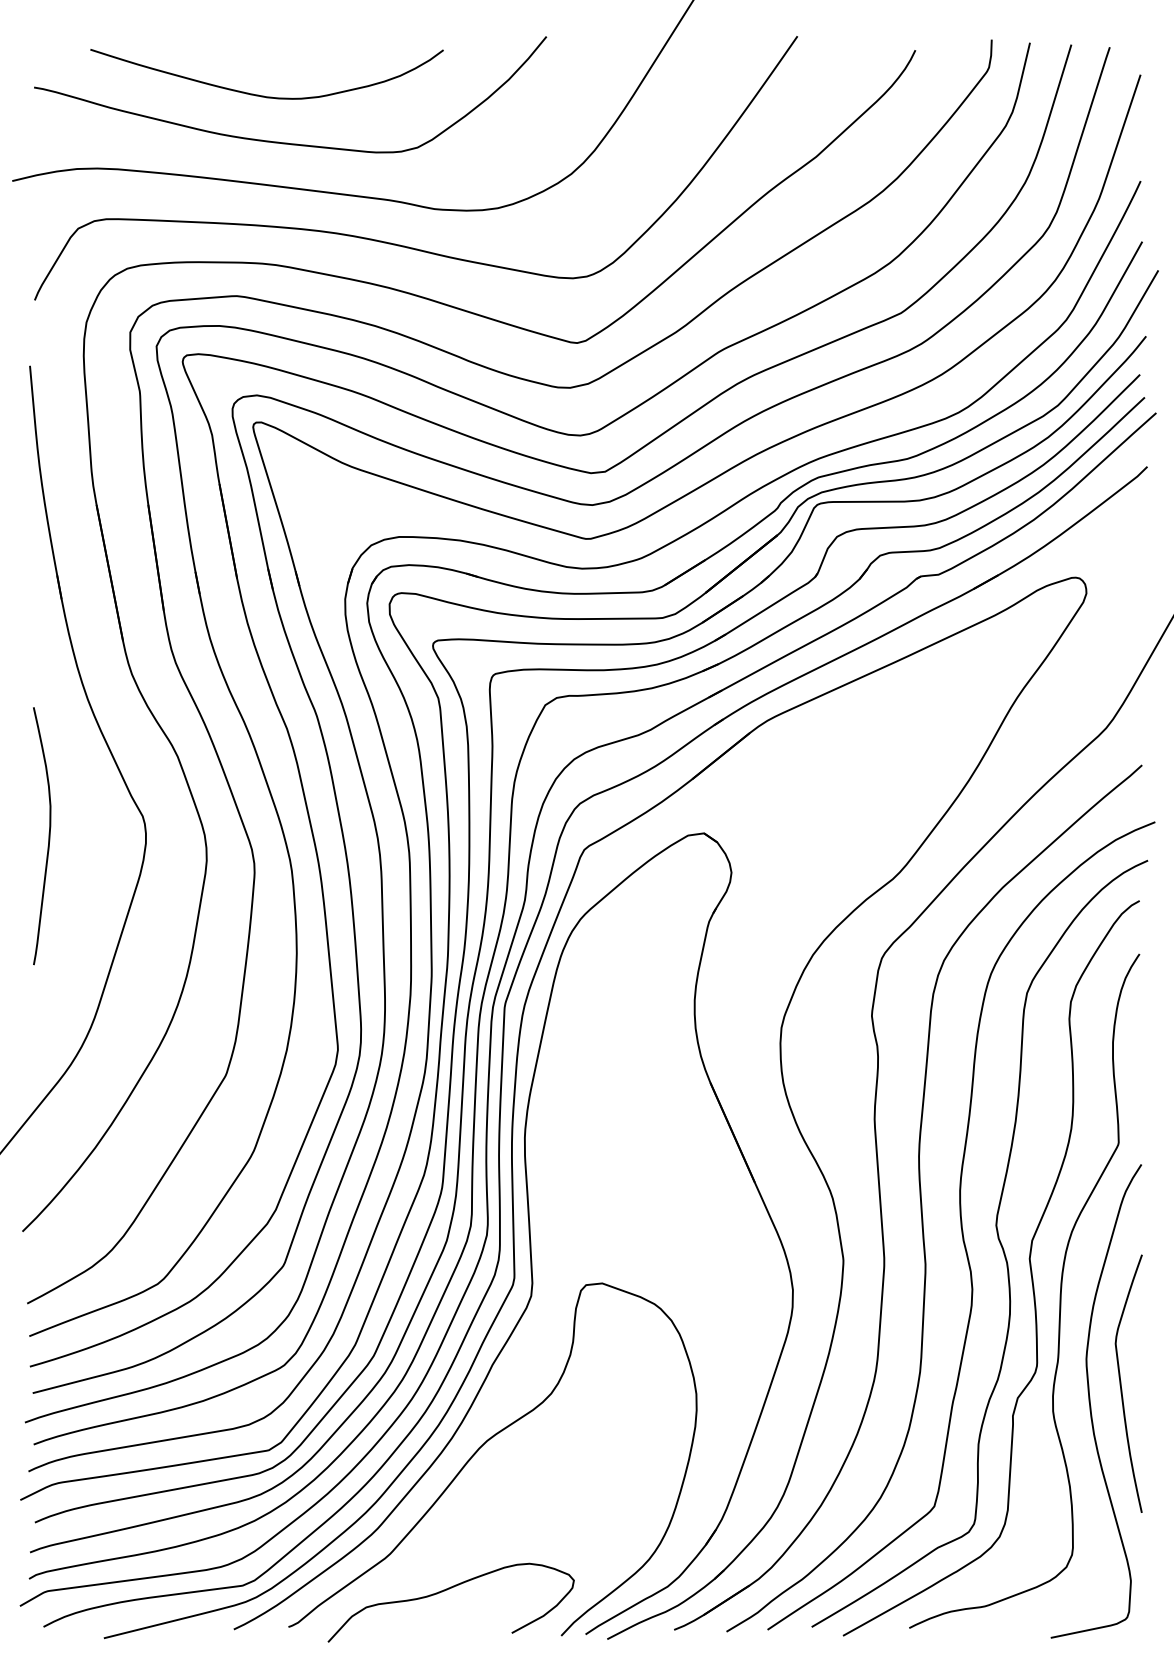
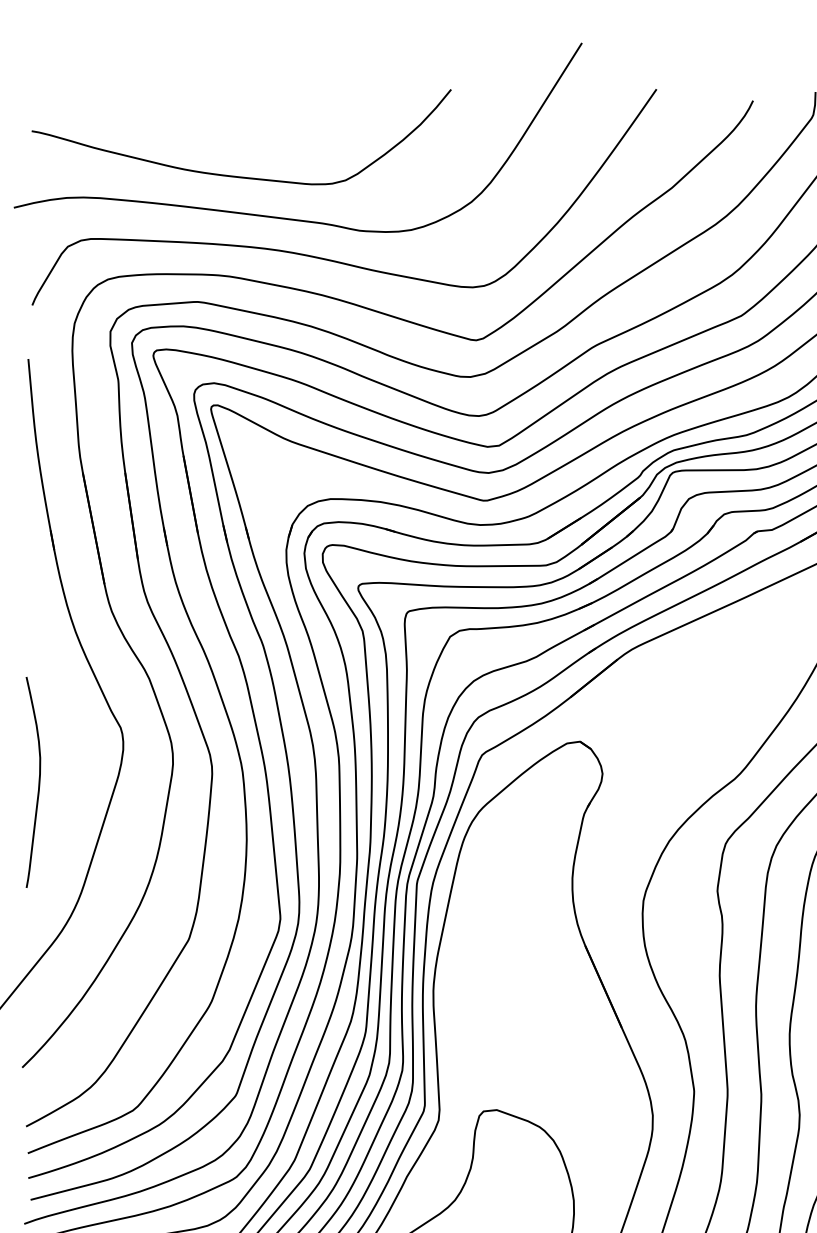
curve: (264, 95) -> (220, 137), removed
curve: (48, 836) -> (38, 782), moved

